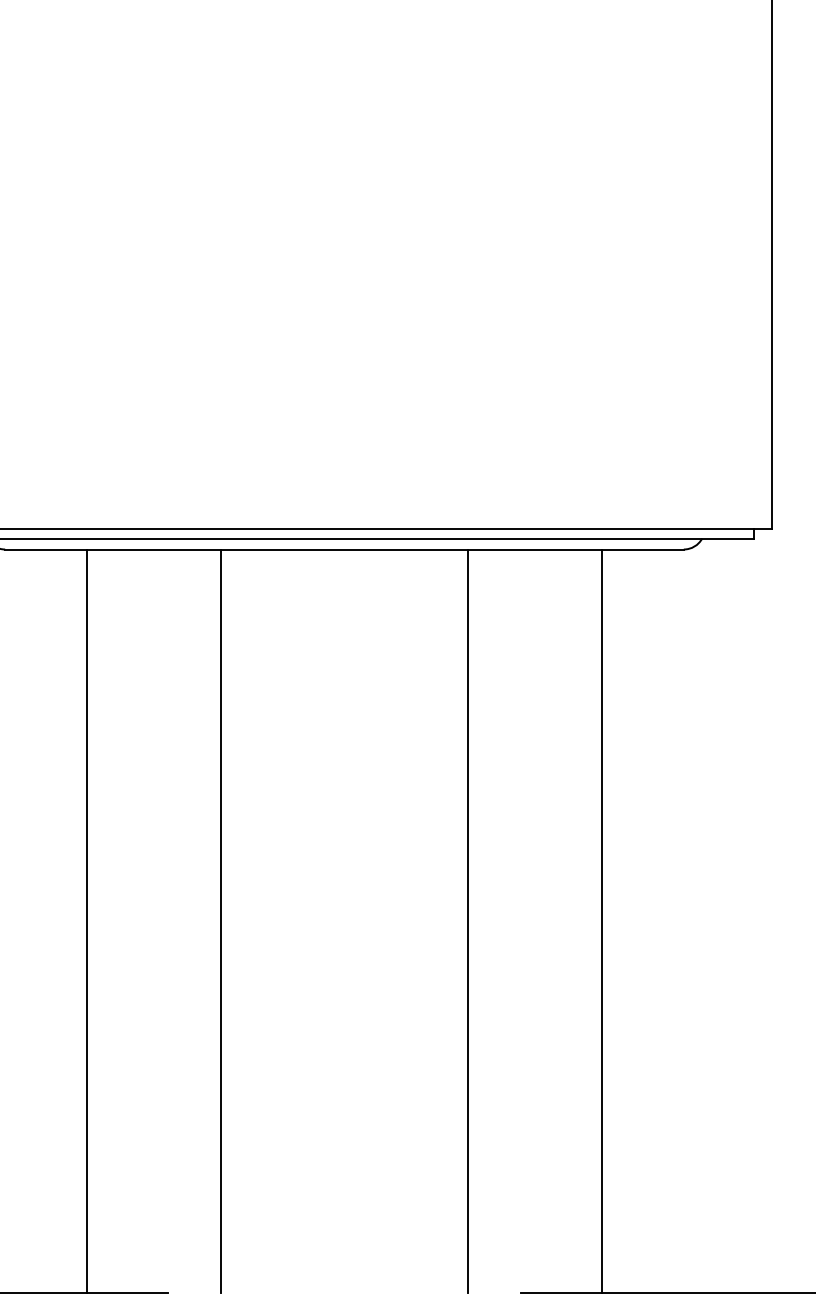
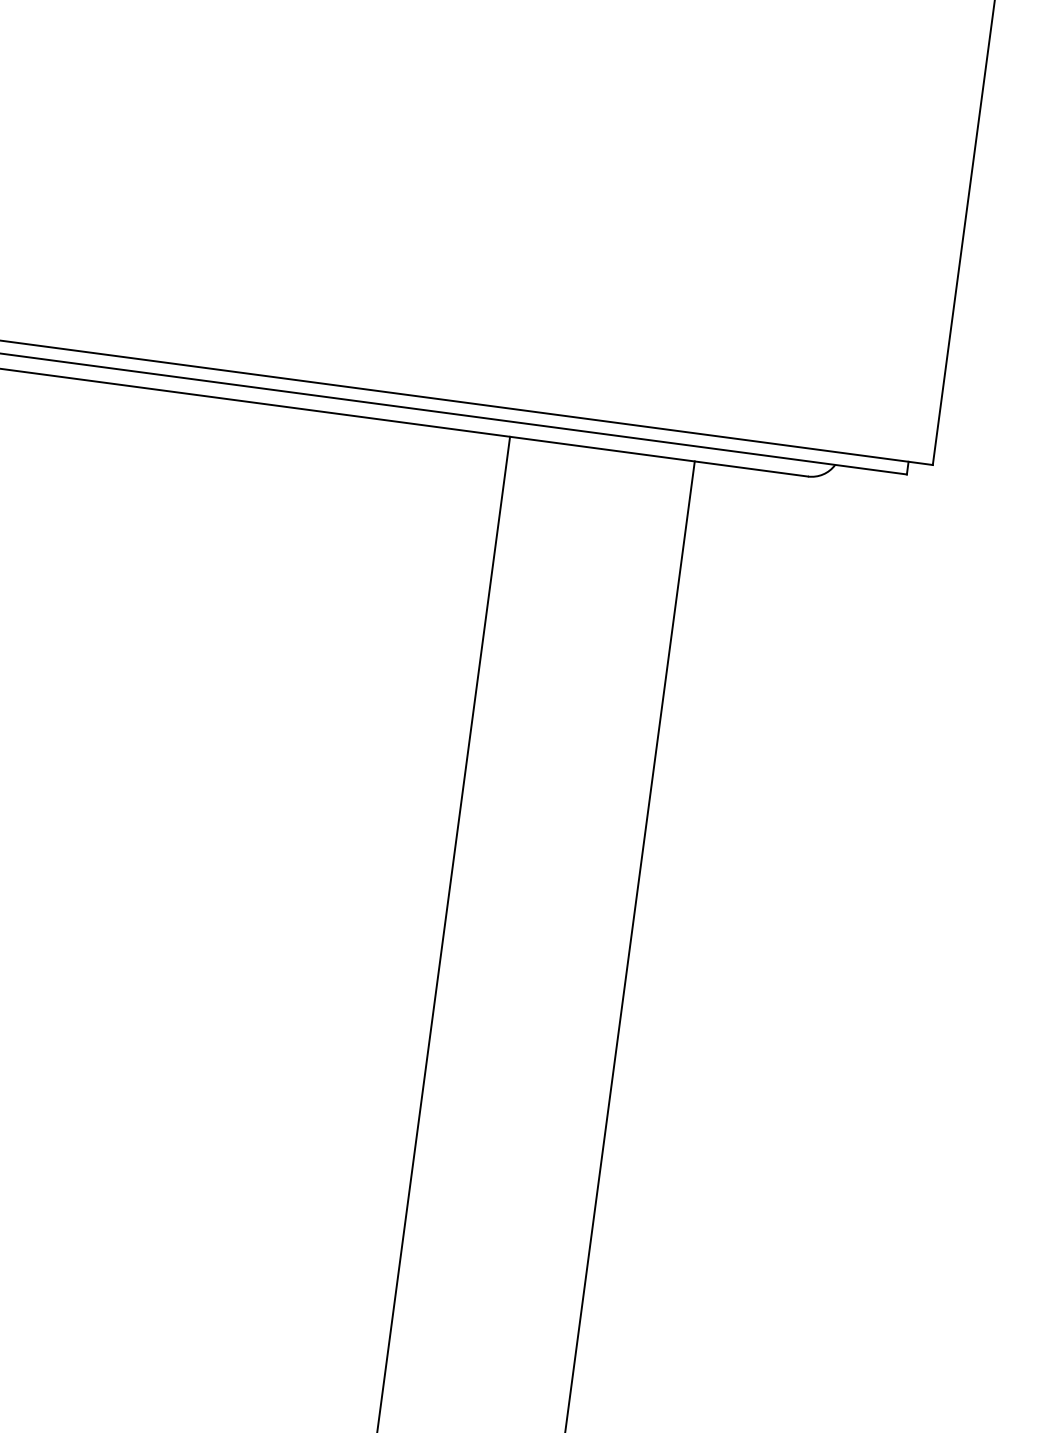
line: (221, 920) -> (102, 902), removed

